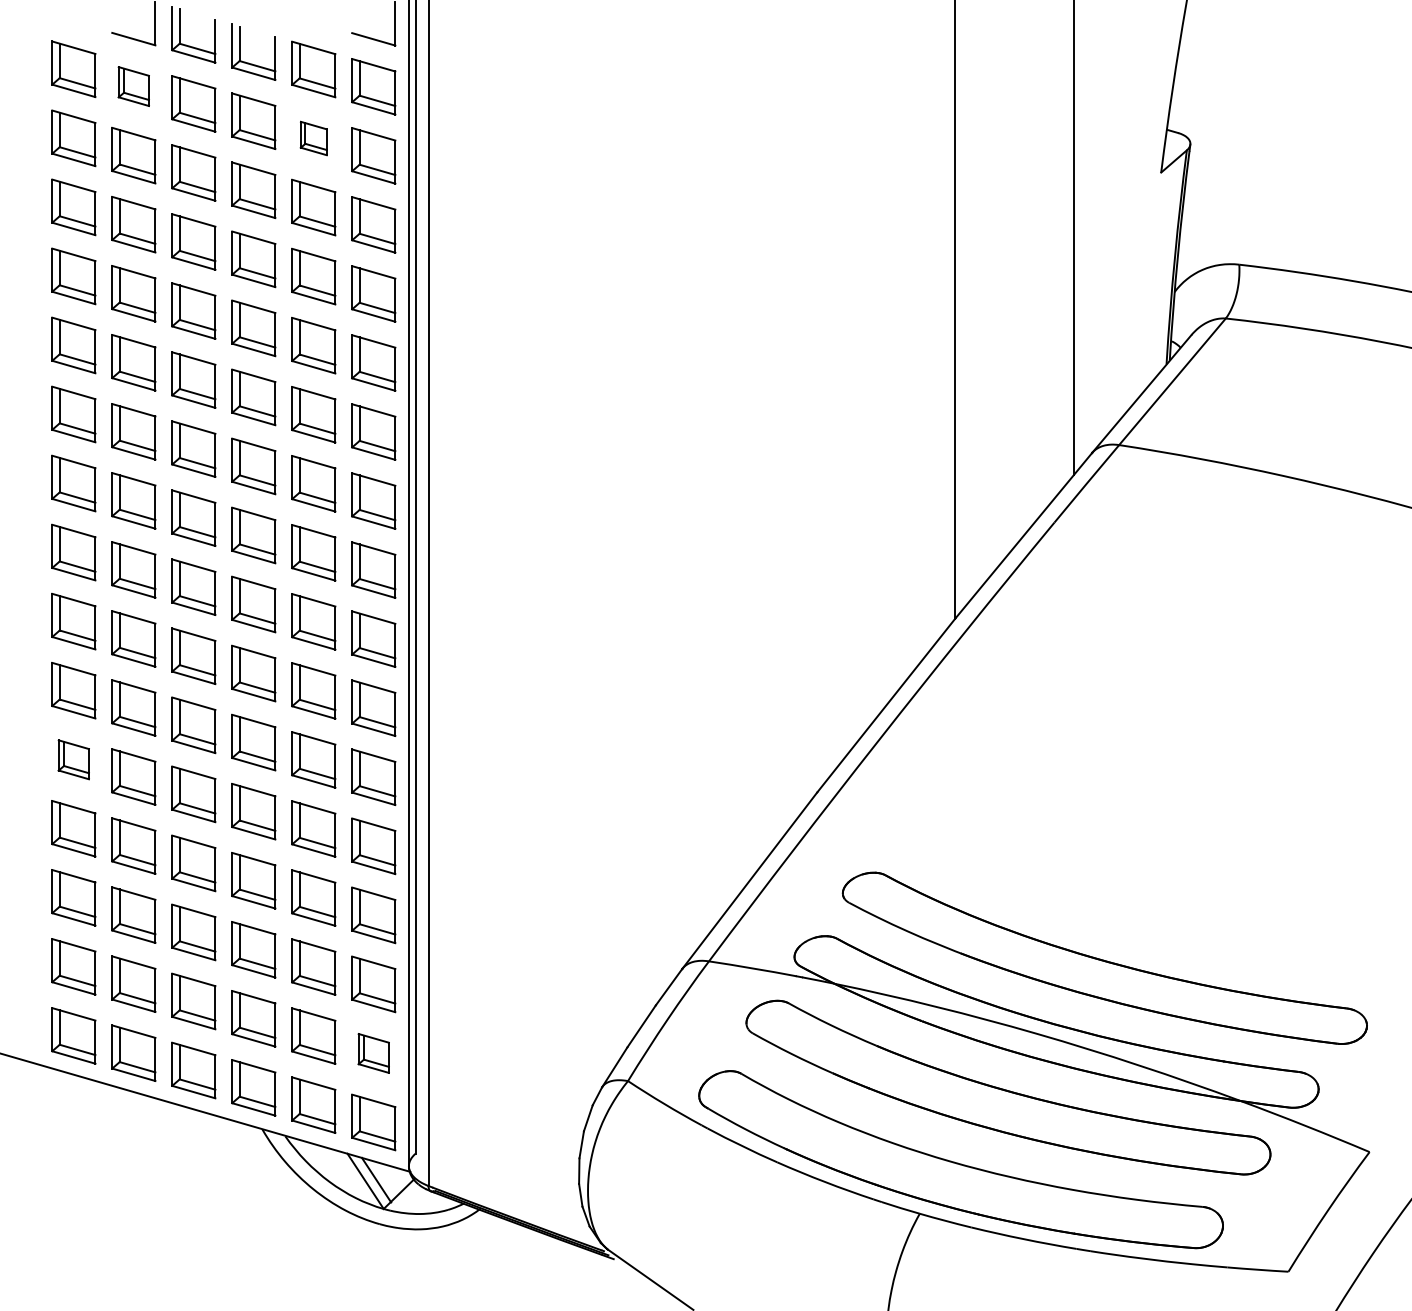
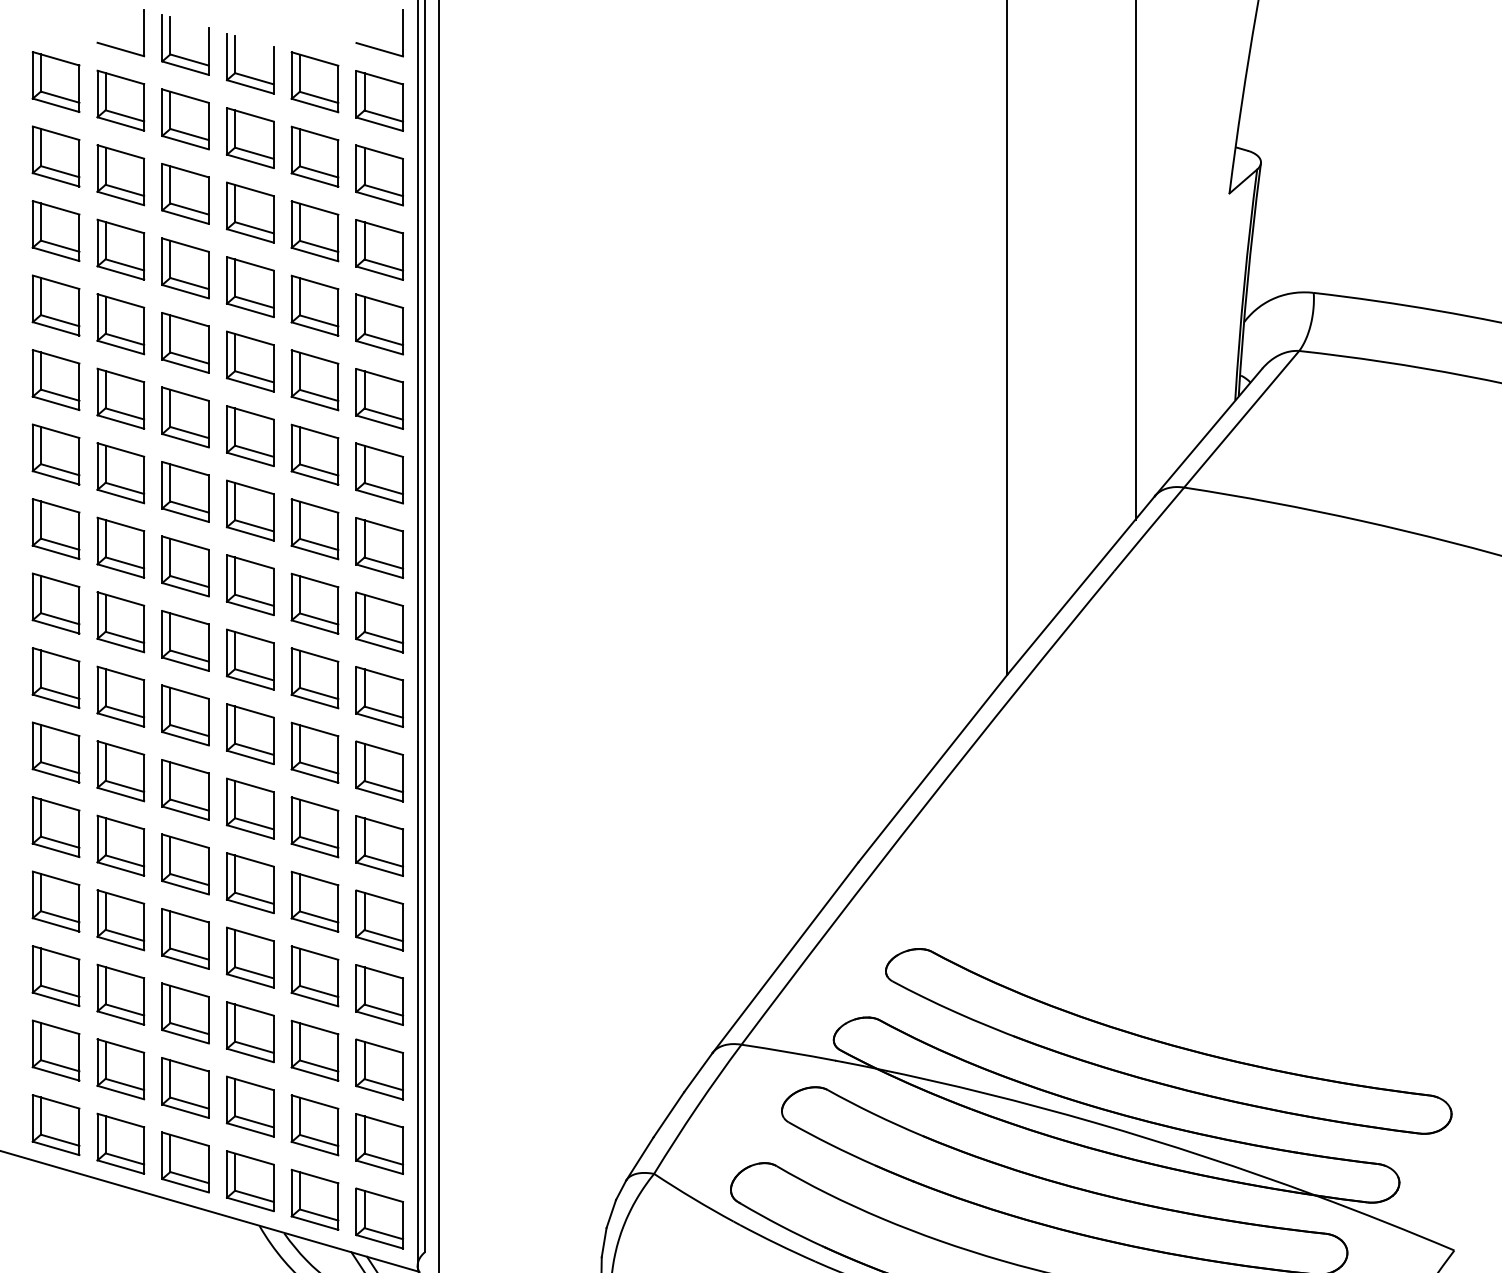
part: (133, 86) -> (120, 100), size x1.43
part: (313, 138) -> (314, 156), size x1.67
part: (73, 759) -> (55, 826), size x1.43
part: (373, 1053) -> (379, 1144), size x1.43

